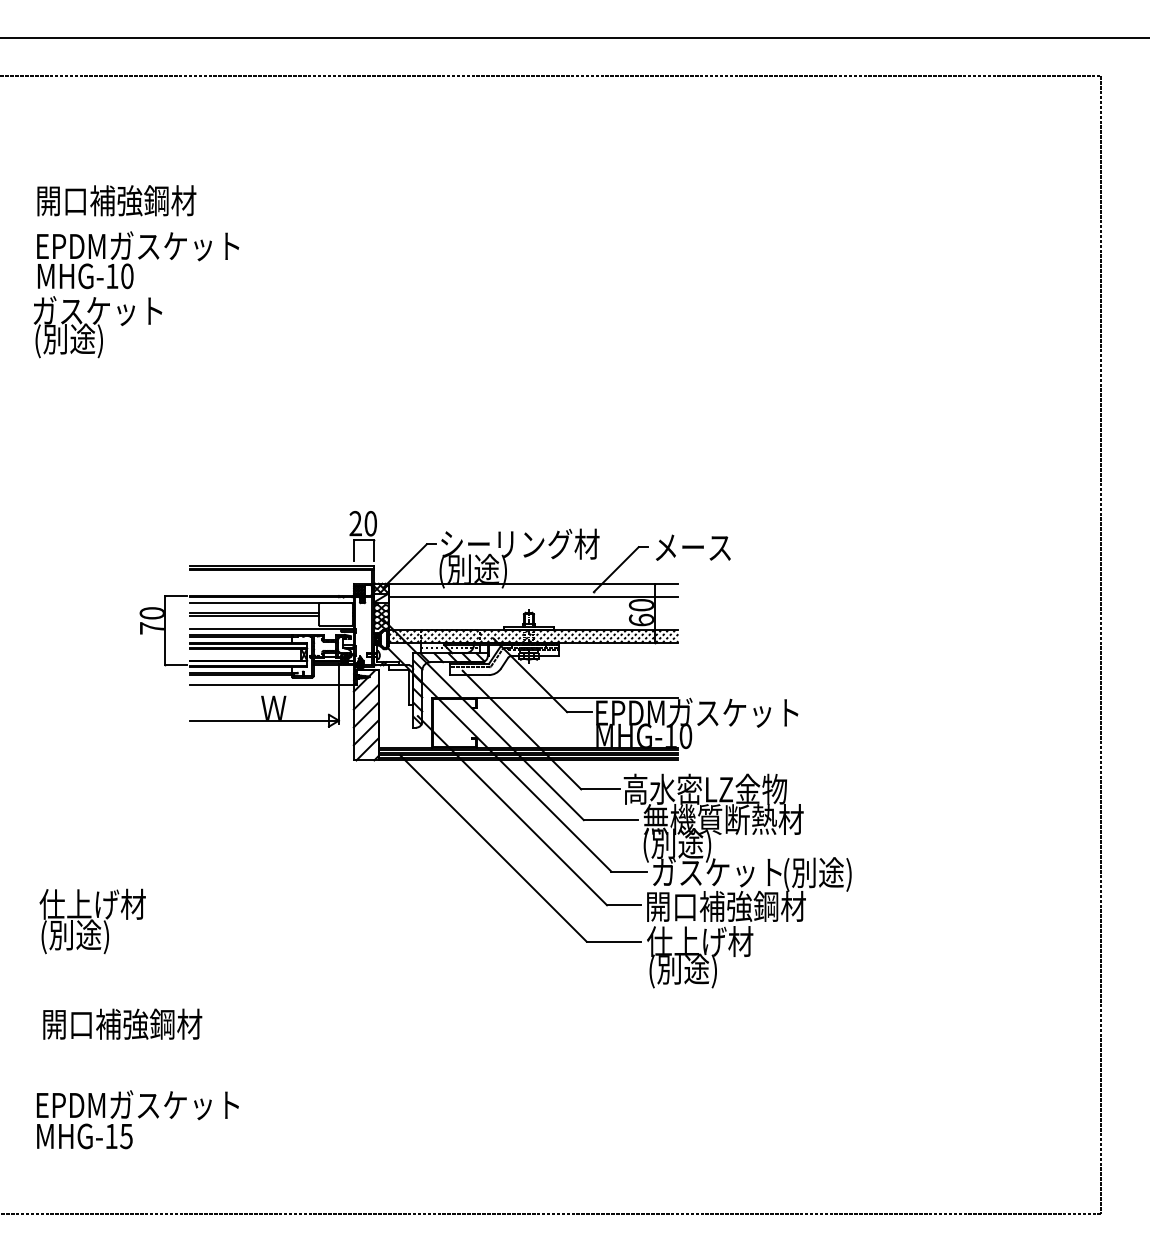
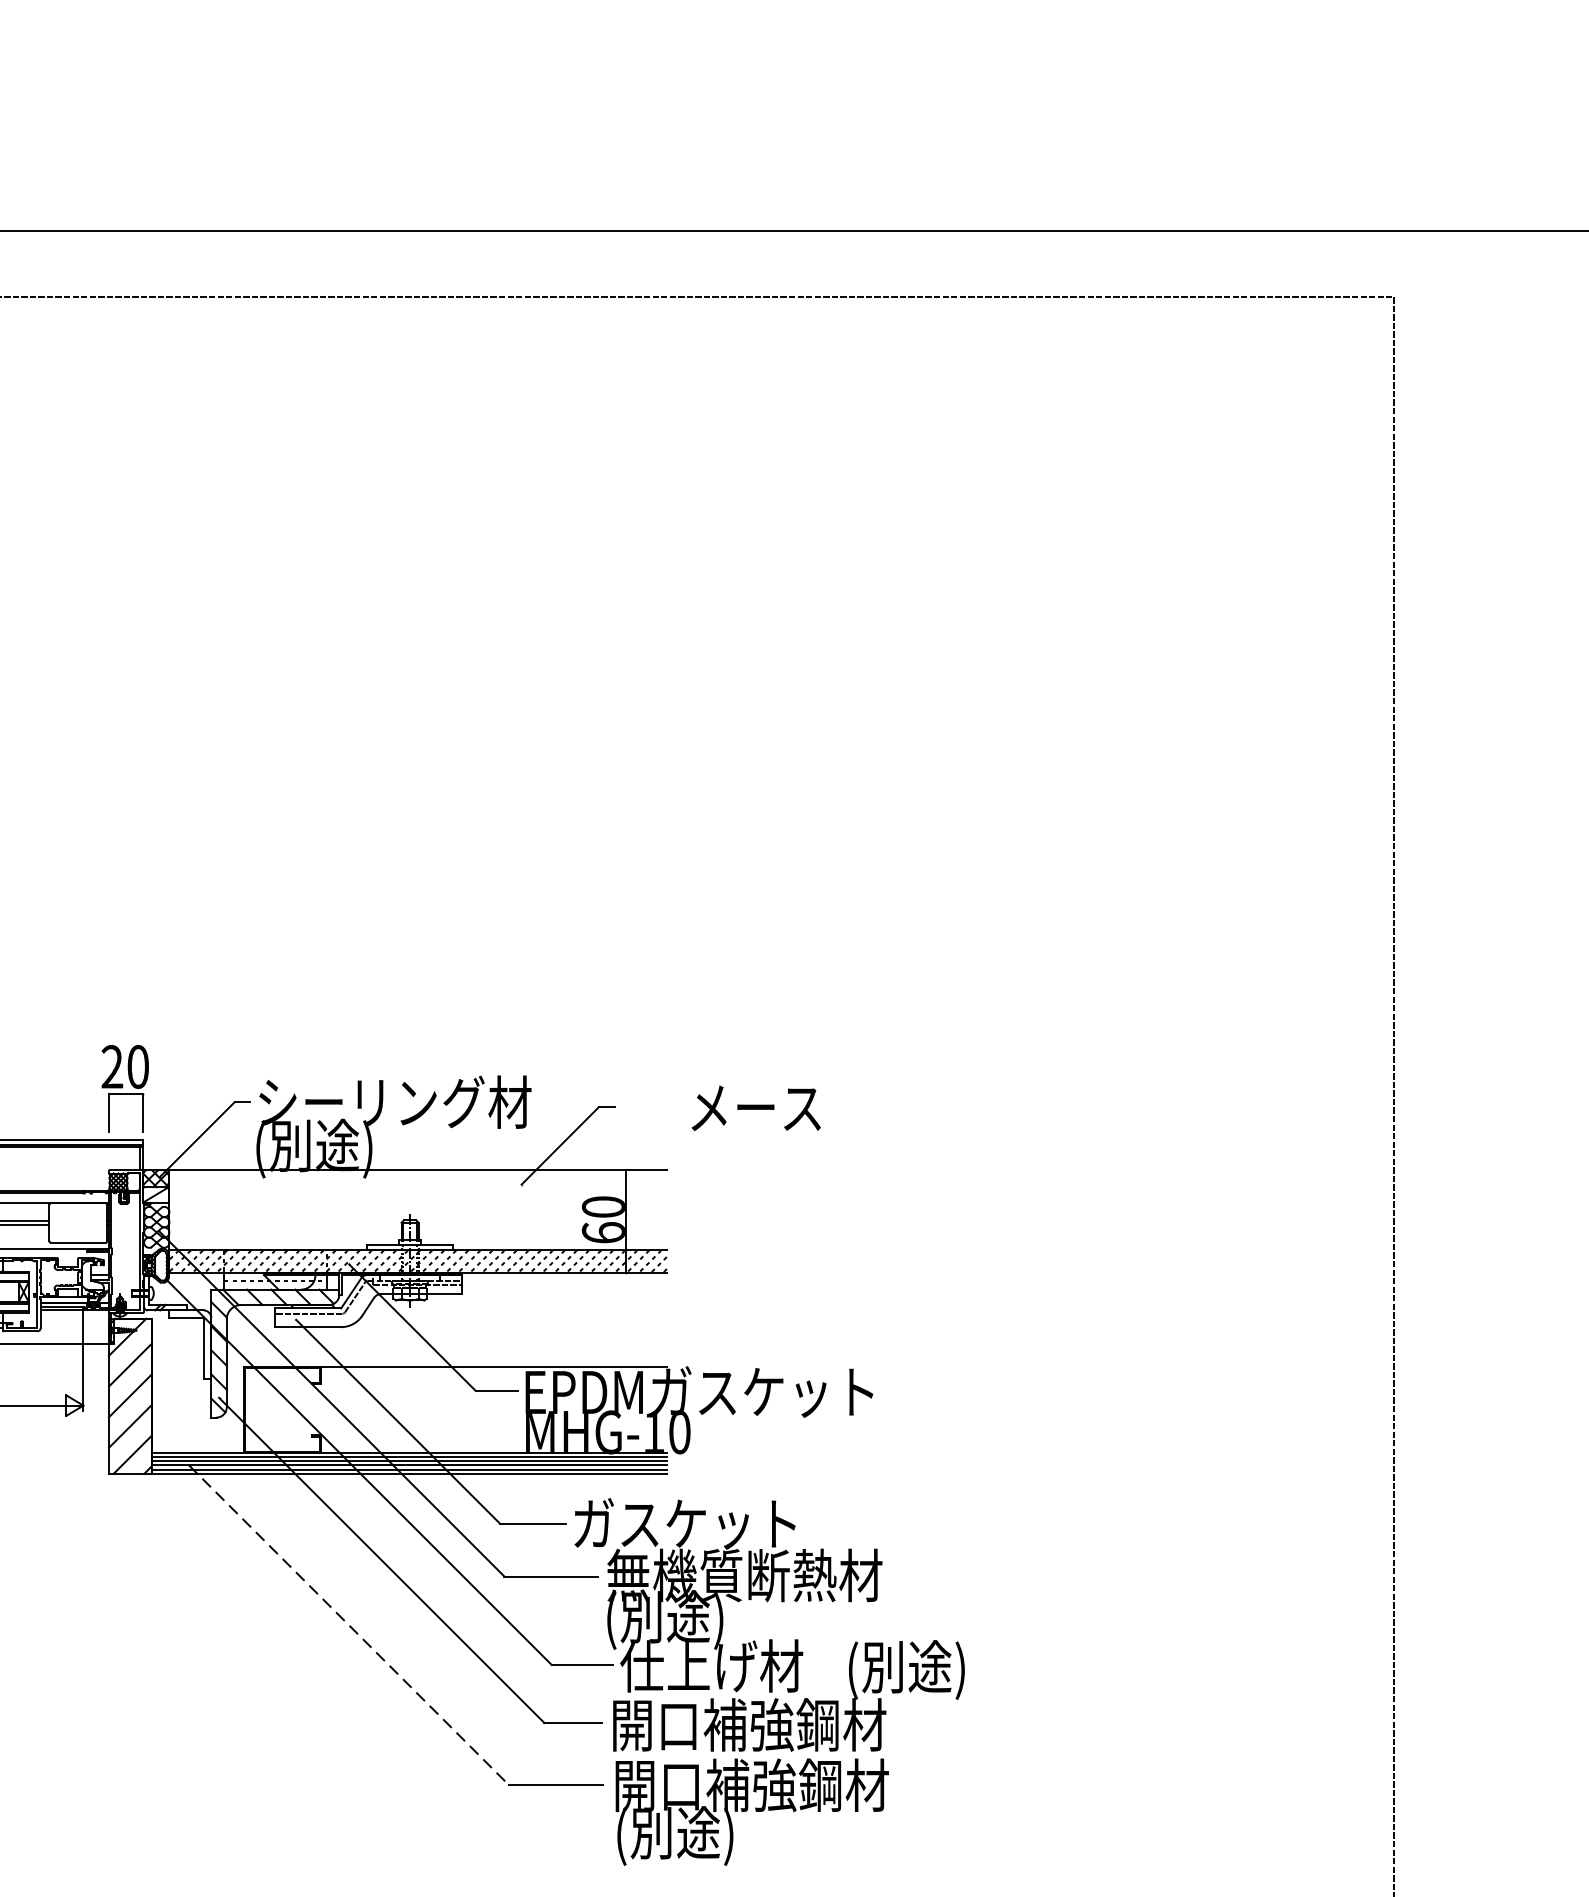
text: (693, 547) -> (756, 1107), moved
line: (533, 596) -> (417, 1192), removed
text: (705, 788) -> (713, 1522), 高水密LZ金物 -> ガスケット
line: (493, 848) -> (349, 1625), solid -> dashed
text: (716, 871) -> (732, 1664), ガスケット -> 仕上げ材
text: (727, 941) -> (751, 1785), 仕上げ材 -> 開口補強鋼材

